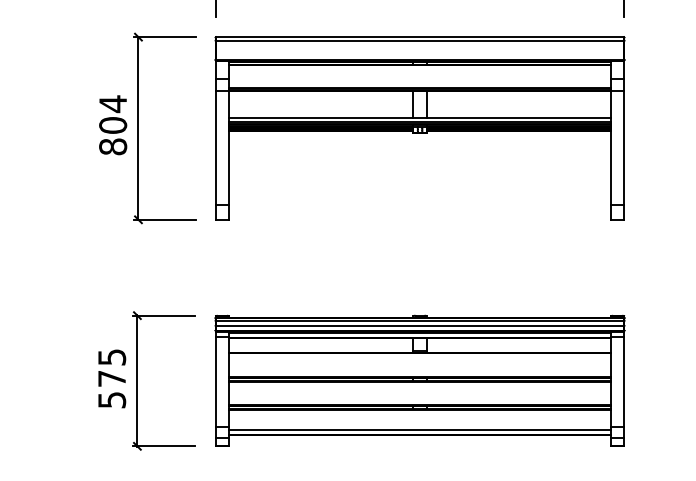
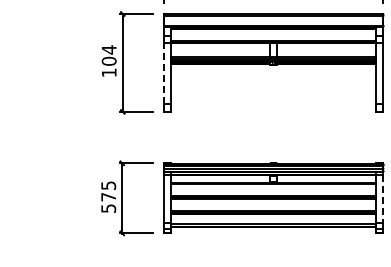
text: (111, 146) -> (108, 72), 804 -> 104
line: (216, 148) -> (164, 73), solid -> dashed
line: (624, 383) -> (383, 199), solid -> dashed

